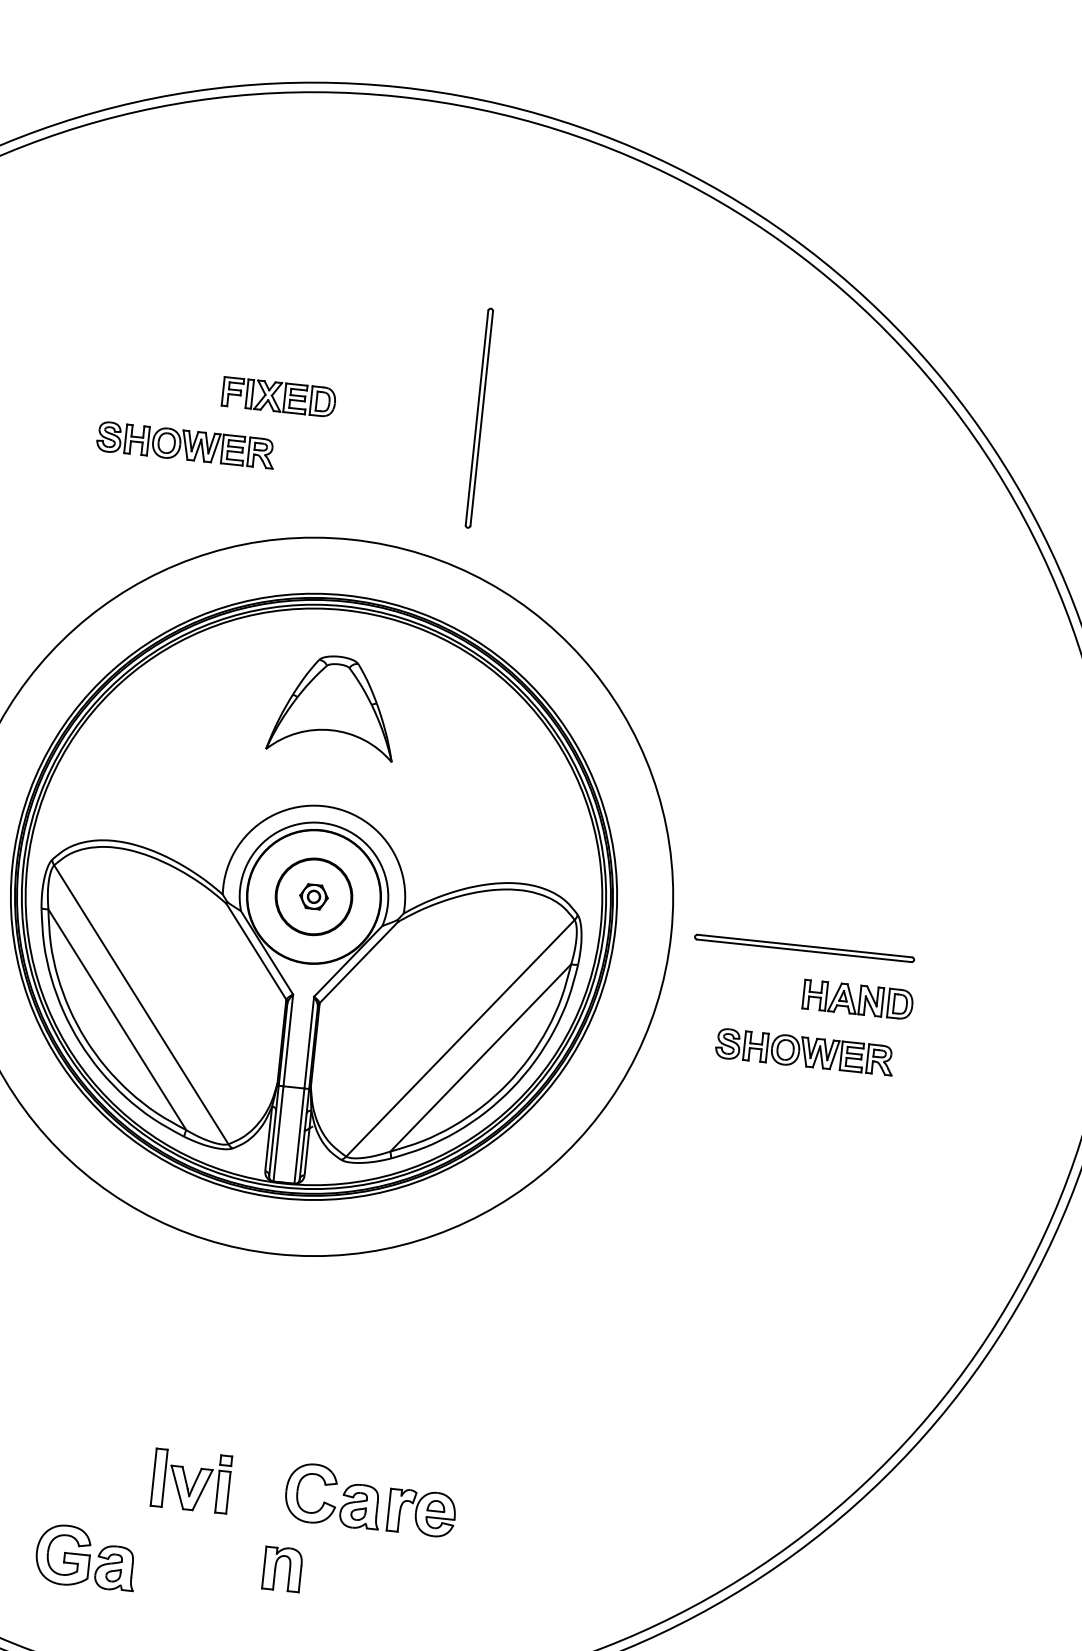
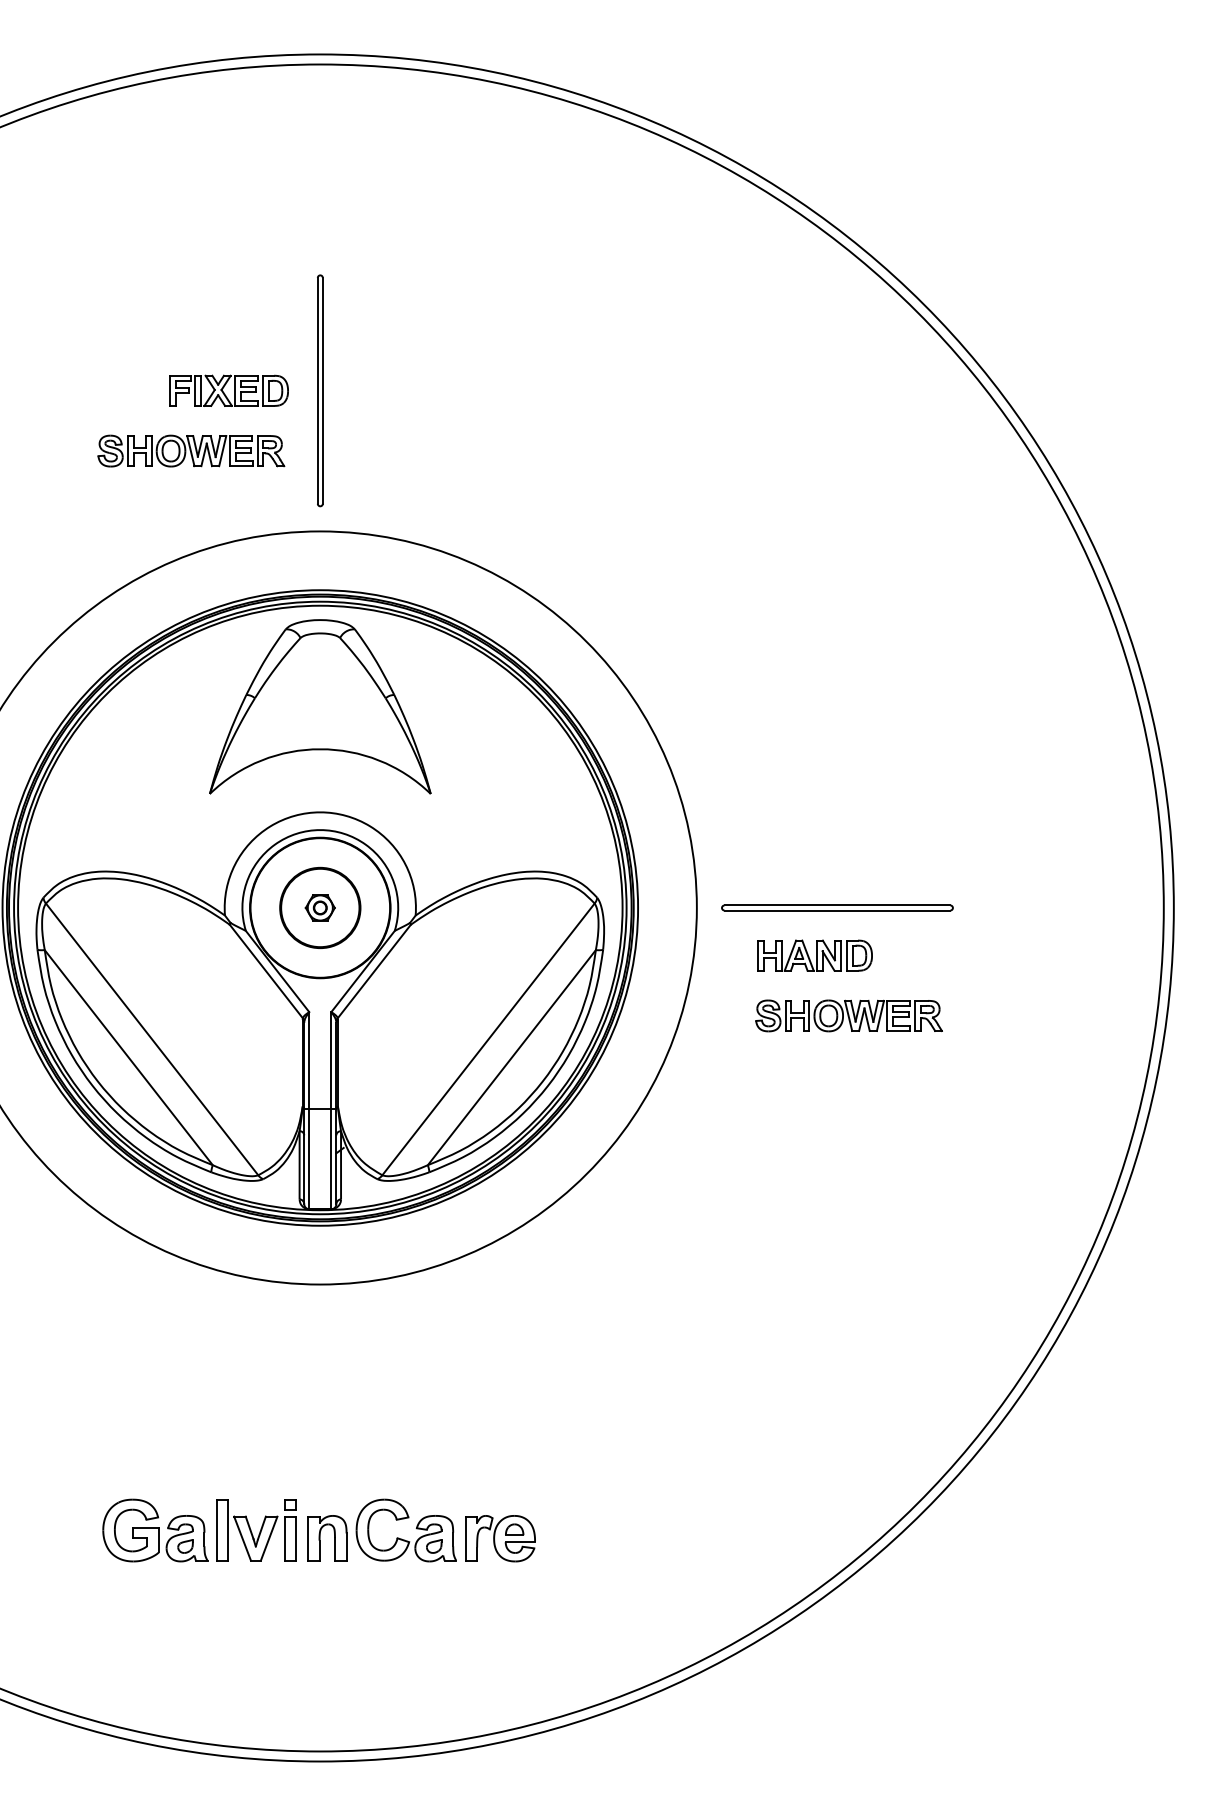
part: (479, 417) -> (320, 390), moved
part: (186, 444) -> (191, 450), moved
part: (334, 705) -> (320, 706), size x1.67
part: (857, 999) -> (814, 955), moved
part: (86, 1557) -> (155, 1530), moved
part: (276, 1568) -> (320, 1538), moved

